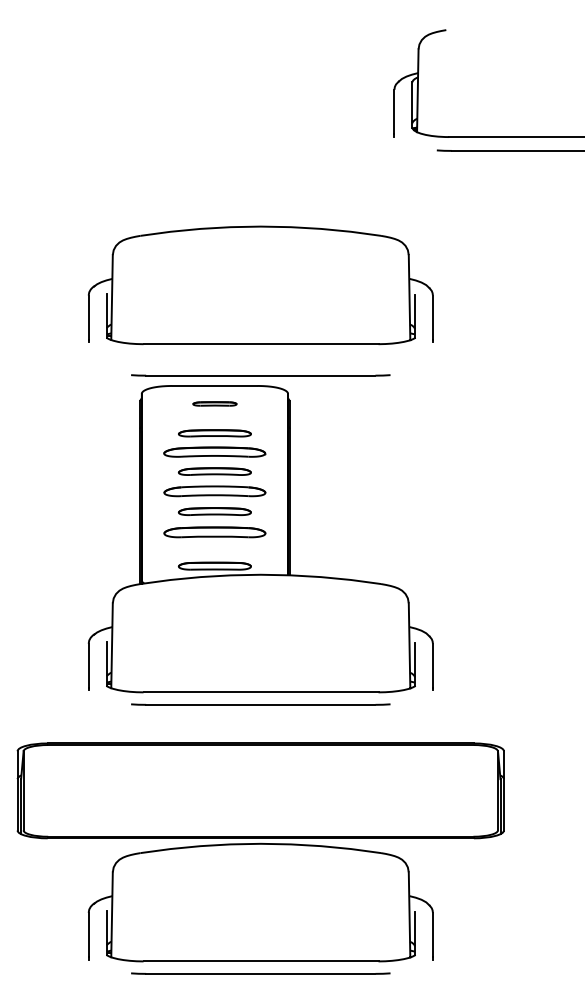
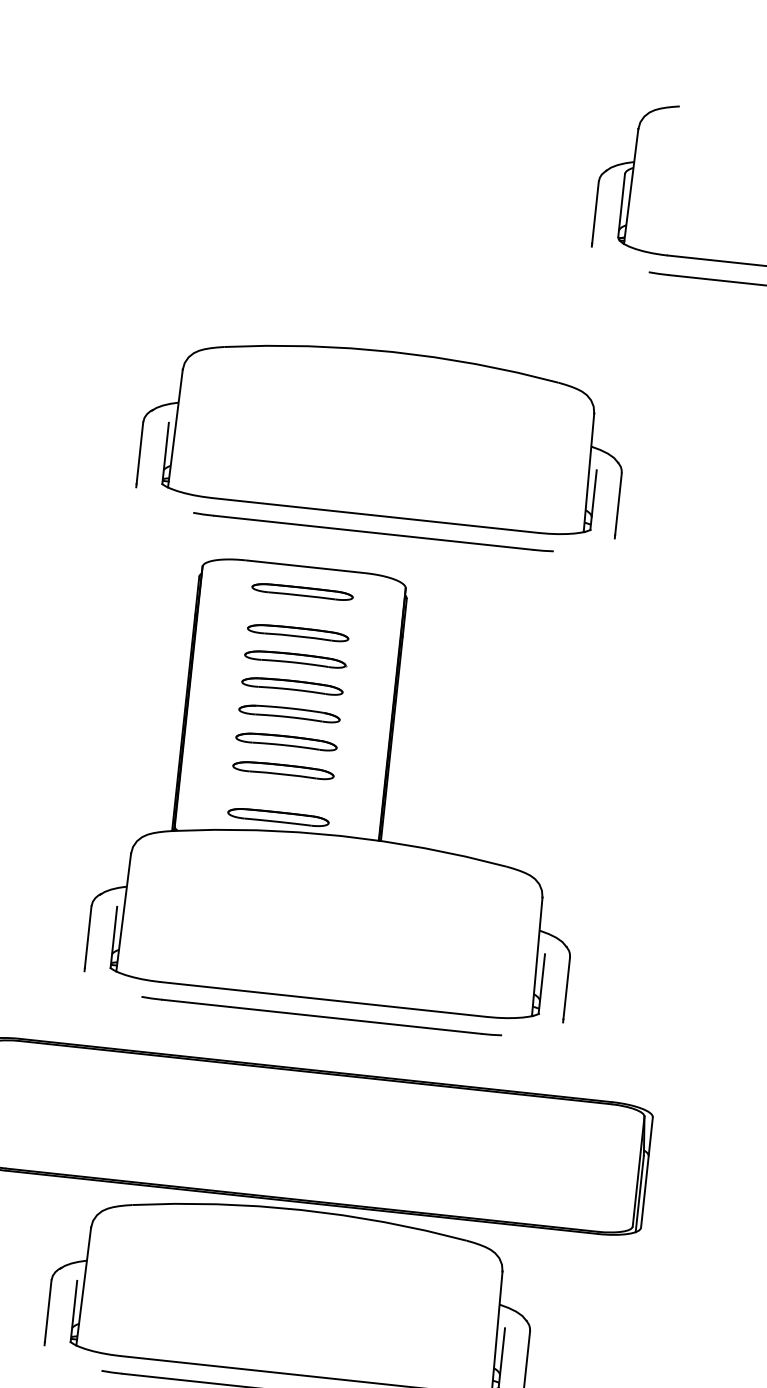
line: (260, 375) -> (373, 532), moved
part: (214, 403) -> (302, 591), size x1.67
part: (215, 452) -> (296, 659), size x0.71
part: (214, 491) -> (289, 713), size x0.71
part: (214, 531) -> (283, 768), size x0.71

